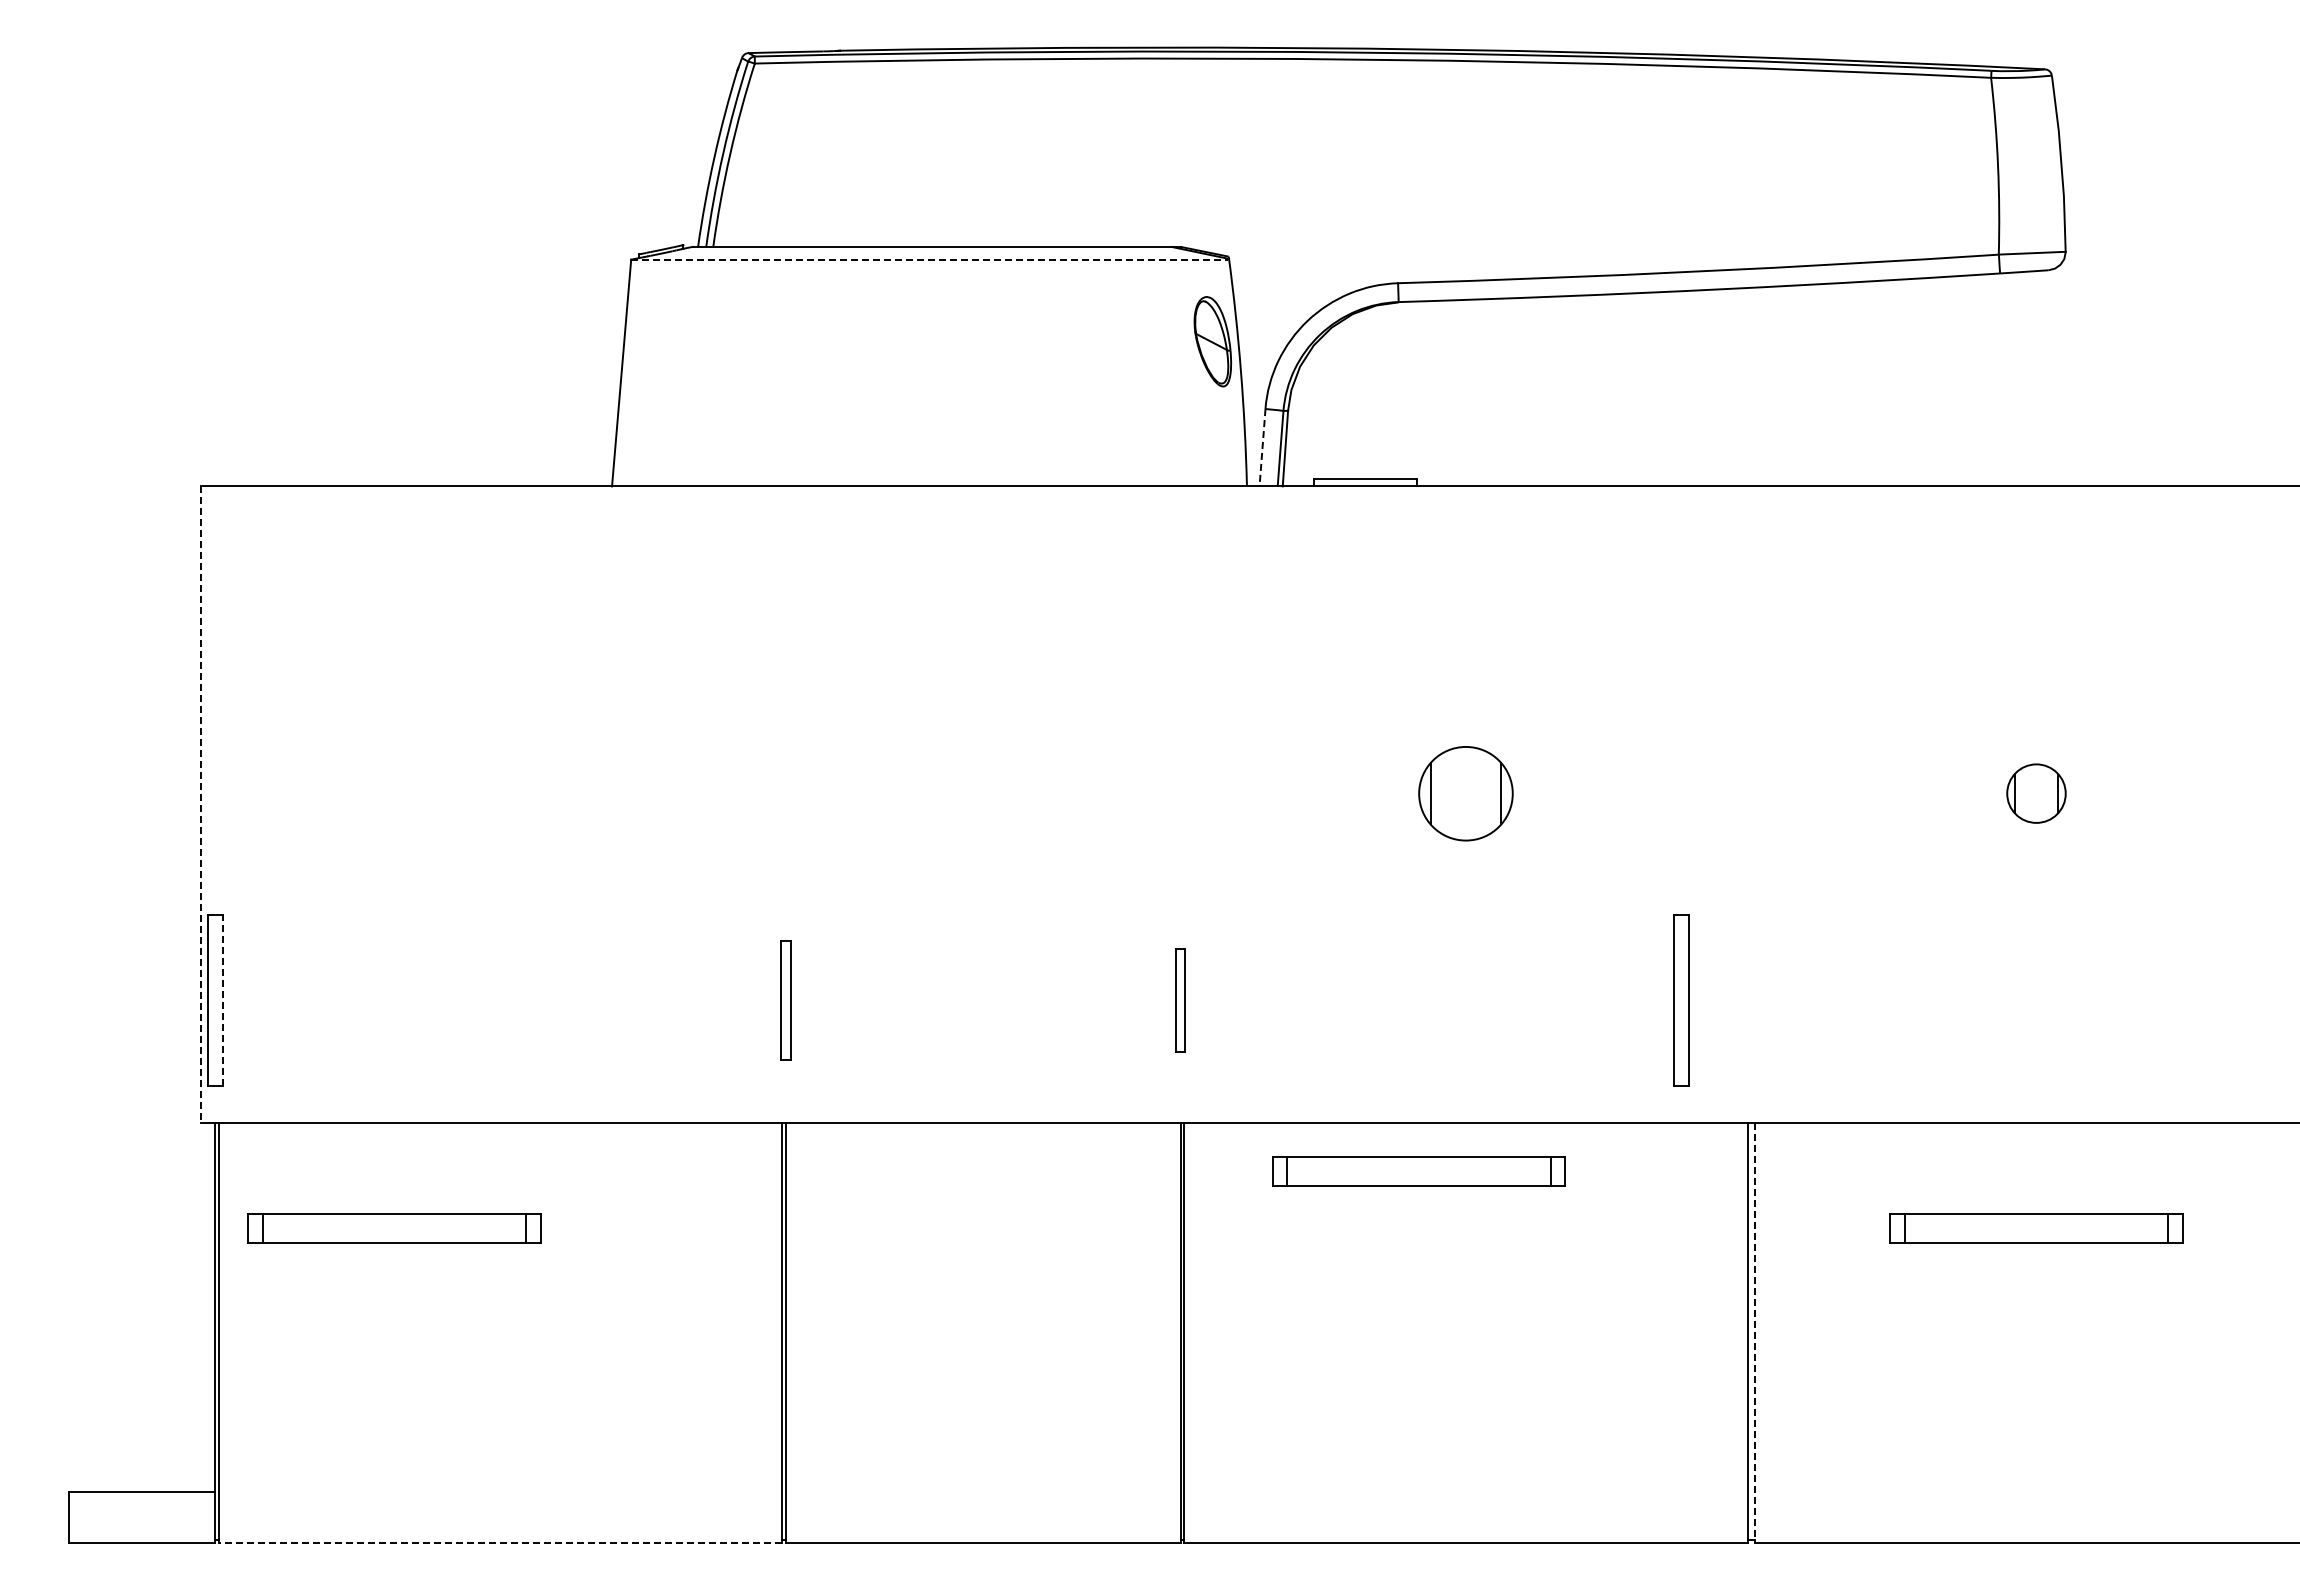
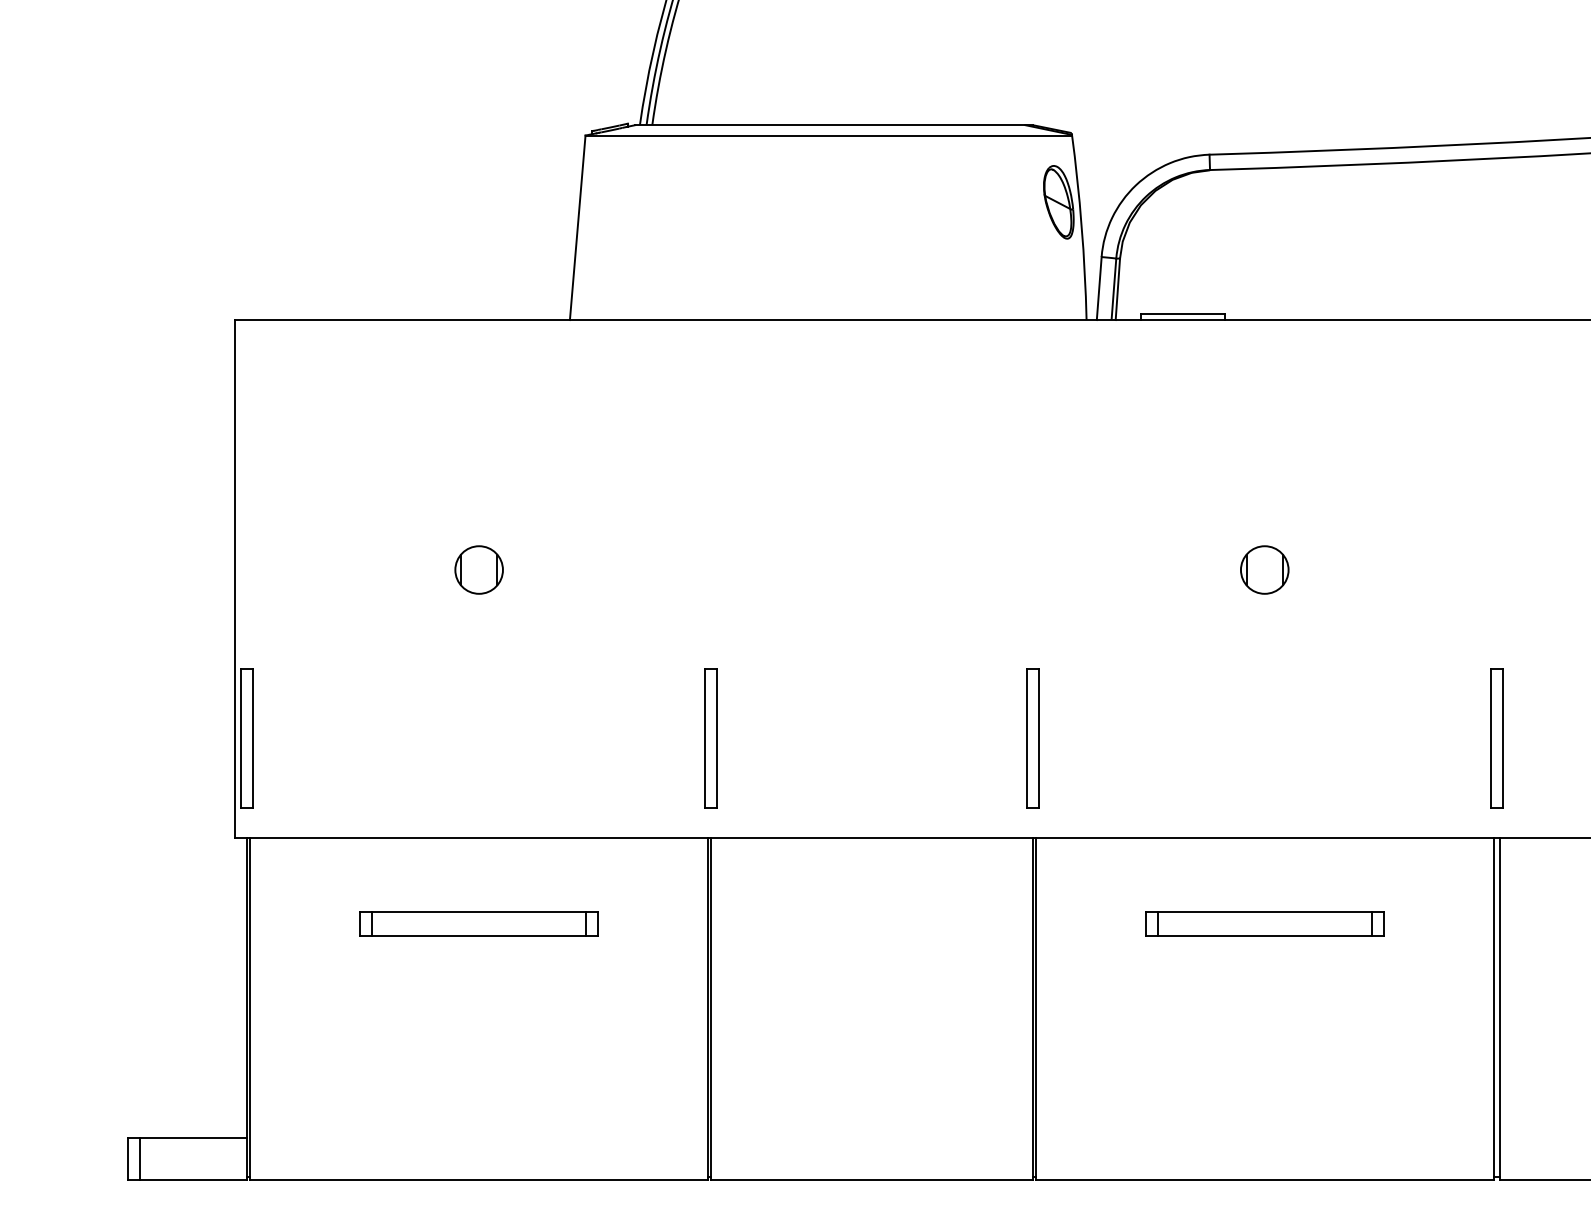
line: (929, 259) -> (828, 135), dashed -> solid
line: (1262, 447) -> (1099, 288), dashed -> solid
part: (500, 793) -> (479, 569), added
part: (1465, 793) -> (1264, 569), size x0.62
line: (200, 805) -> (235, 579), dashed -> solid
line: (222, 999) -> (252, 737), dashed -> solid
part: (785, 1000) -> (711, 738), size x1.43
part: (1180, 1000) -> (1032, 738), size x1.67
part: (1681, 1000) -> (1497, 738), moved
part: (1418, 1171) -> (1264, 923), moved
part: (394, 1228) -> (479, 923), moved
line: (1754, 1333) -> (1499, 1009), dashed -> solid
line: (83, 1517) -> (139, 1159), added
line: (500, 1543) -> (479, 1180), dashed -> solid

